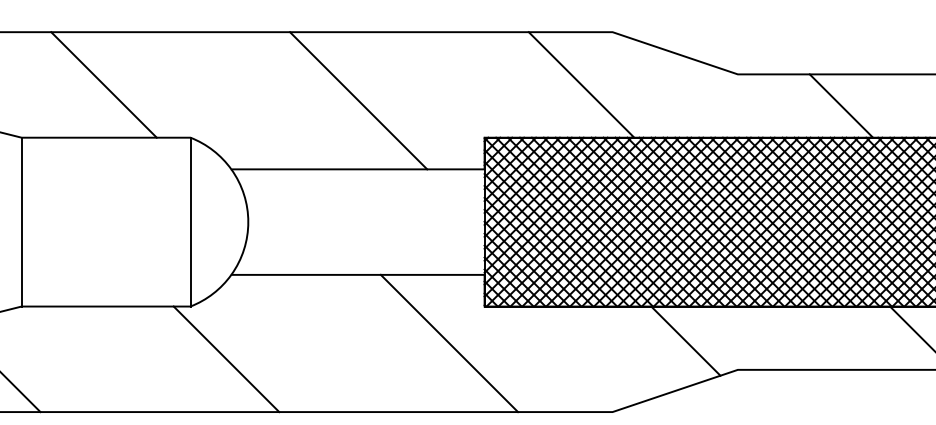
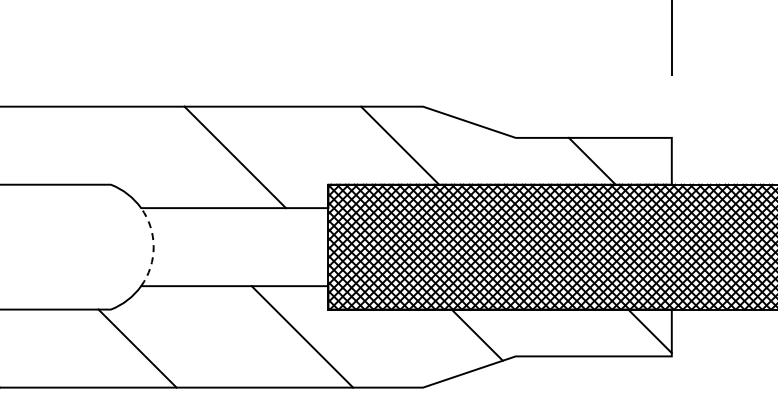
line: (103, 84) -> (46, 145), removed
line: (189, 221) -> (110, 246), removed
arc: (248, 222) -> (153, 247), solid -> dashed

